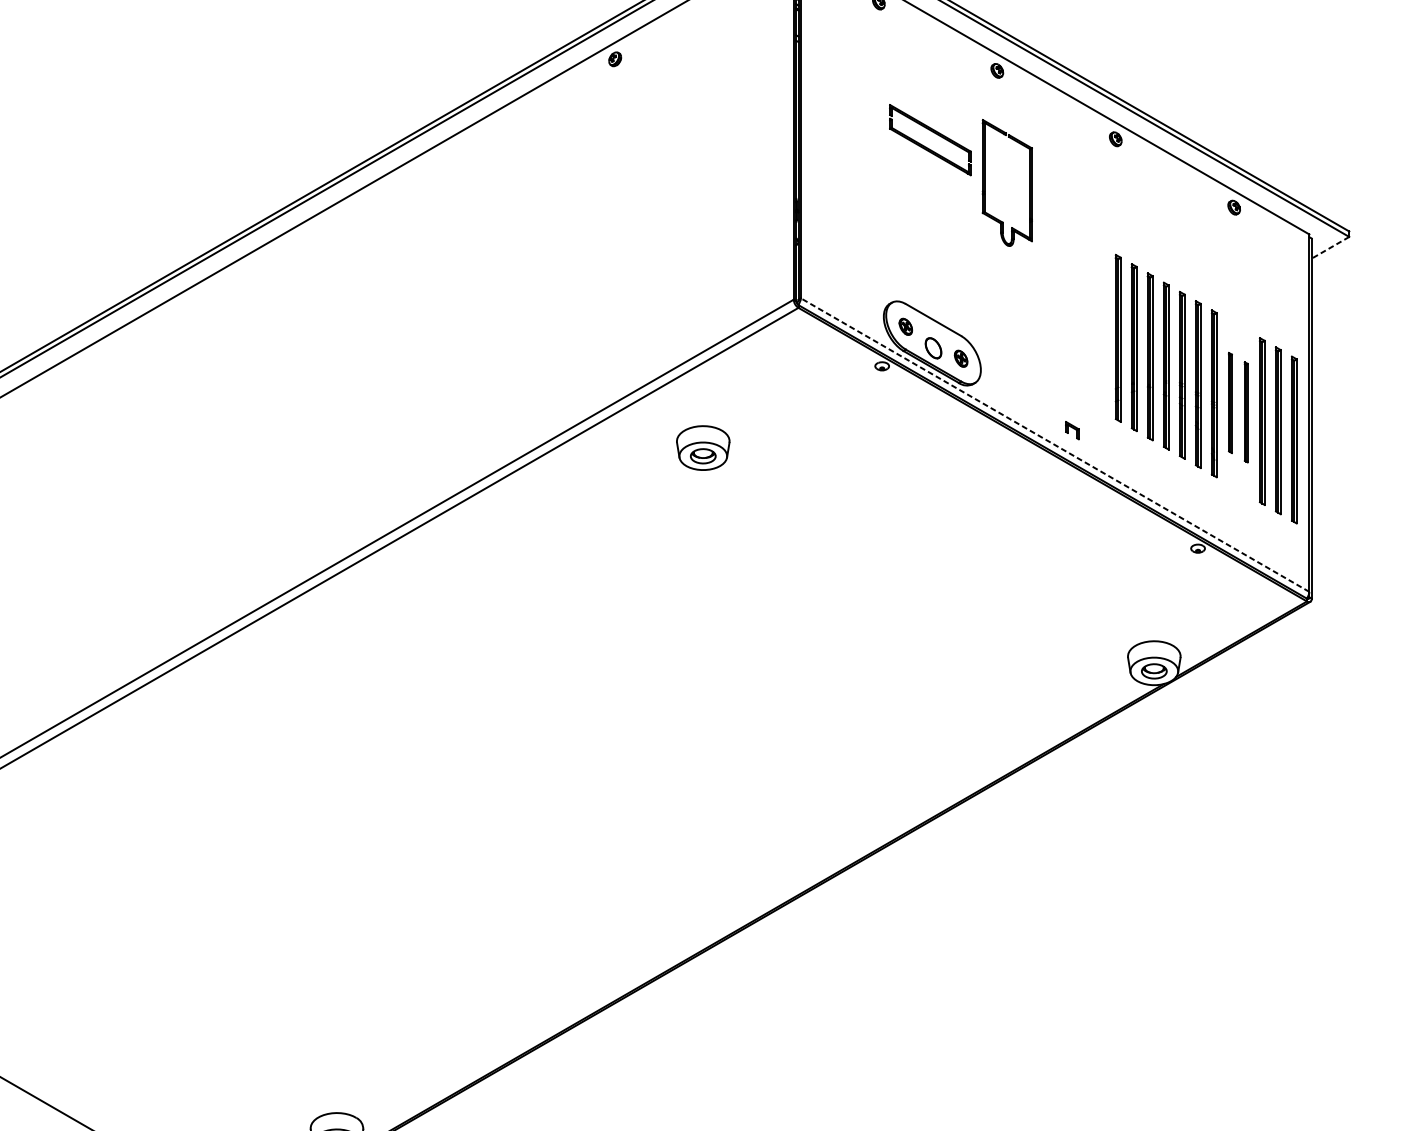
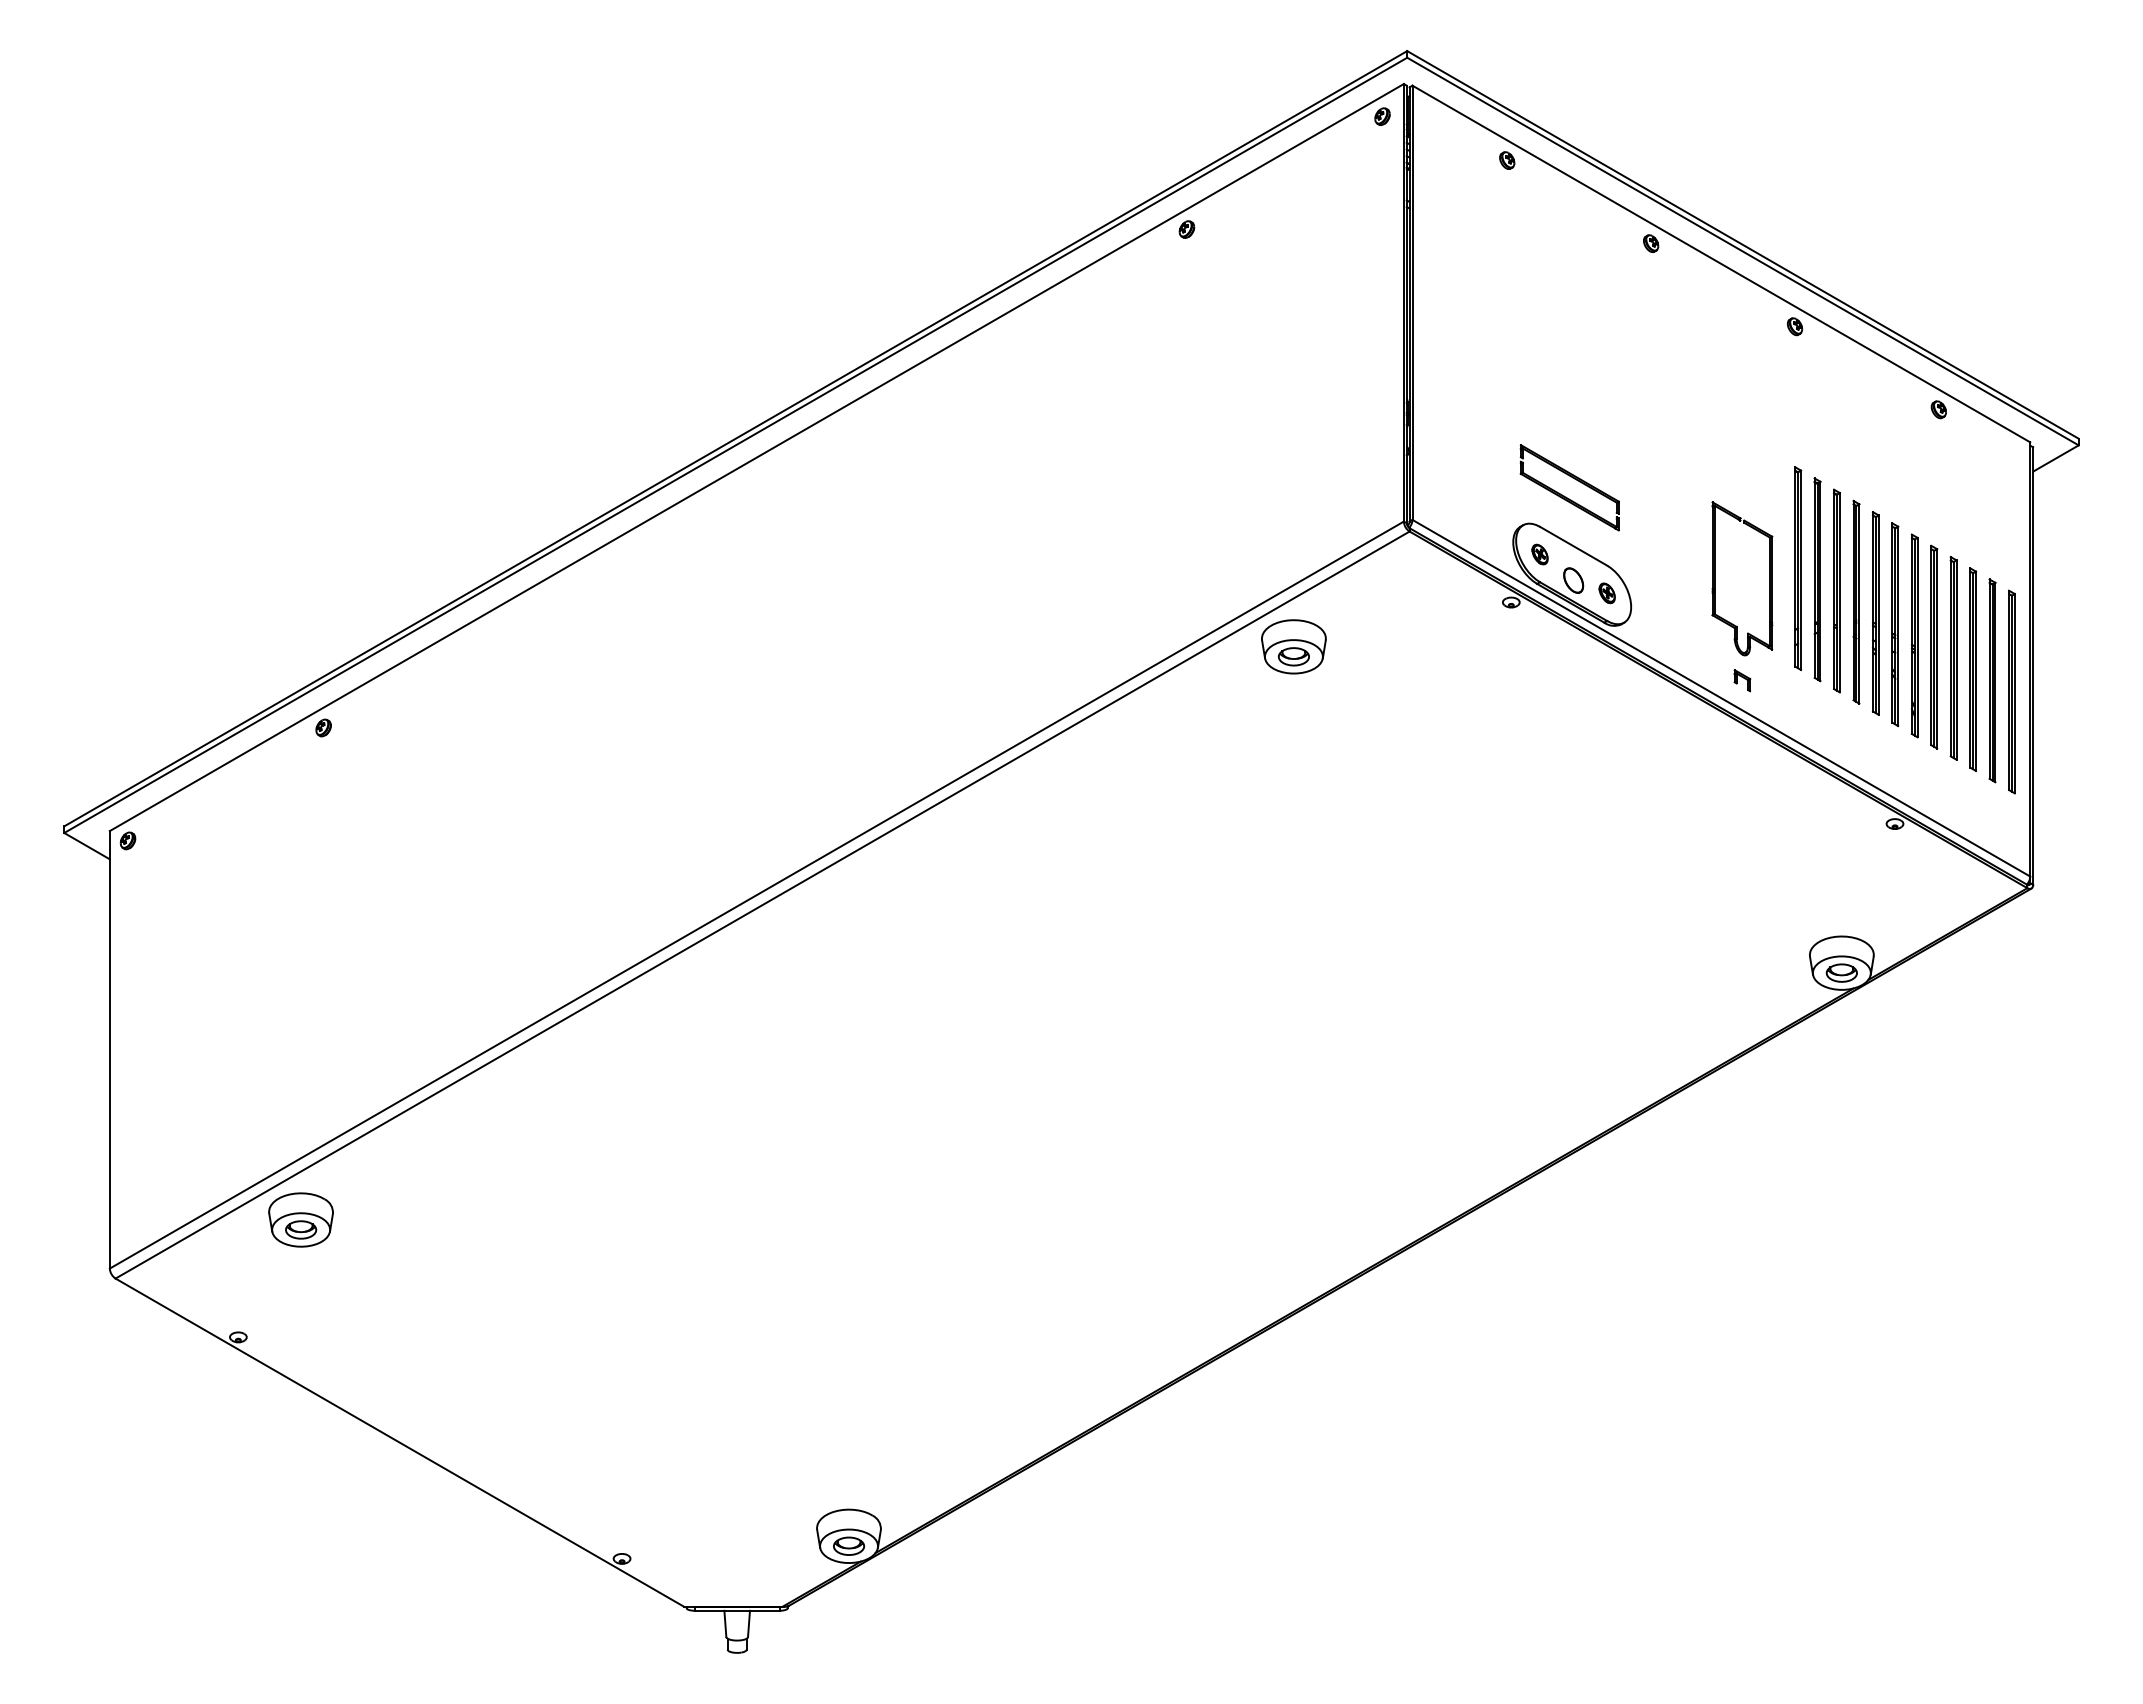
part: (934, 133) -> (1574, 479), moved
part: (985, 182) -> (1715, 578), moved
line: (1330, 247) -> (2055, 458), dashed -> solid
part: (1230, 402) -> (1934, 646), size x1.67
part: (1246, 412) -> (1953, 658), size x1.67
line: (1055, 445) -> (1721, 698), dashed -> solid
part: (702, 447) -> (1293, 646), moved

